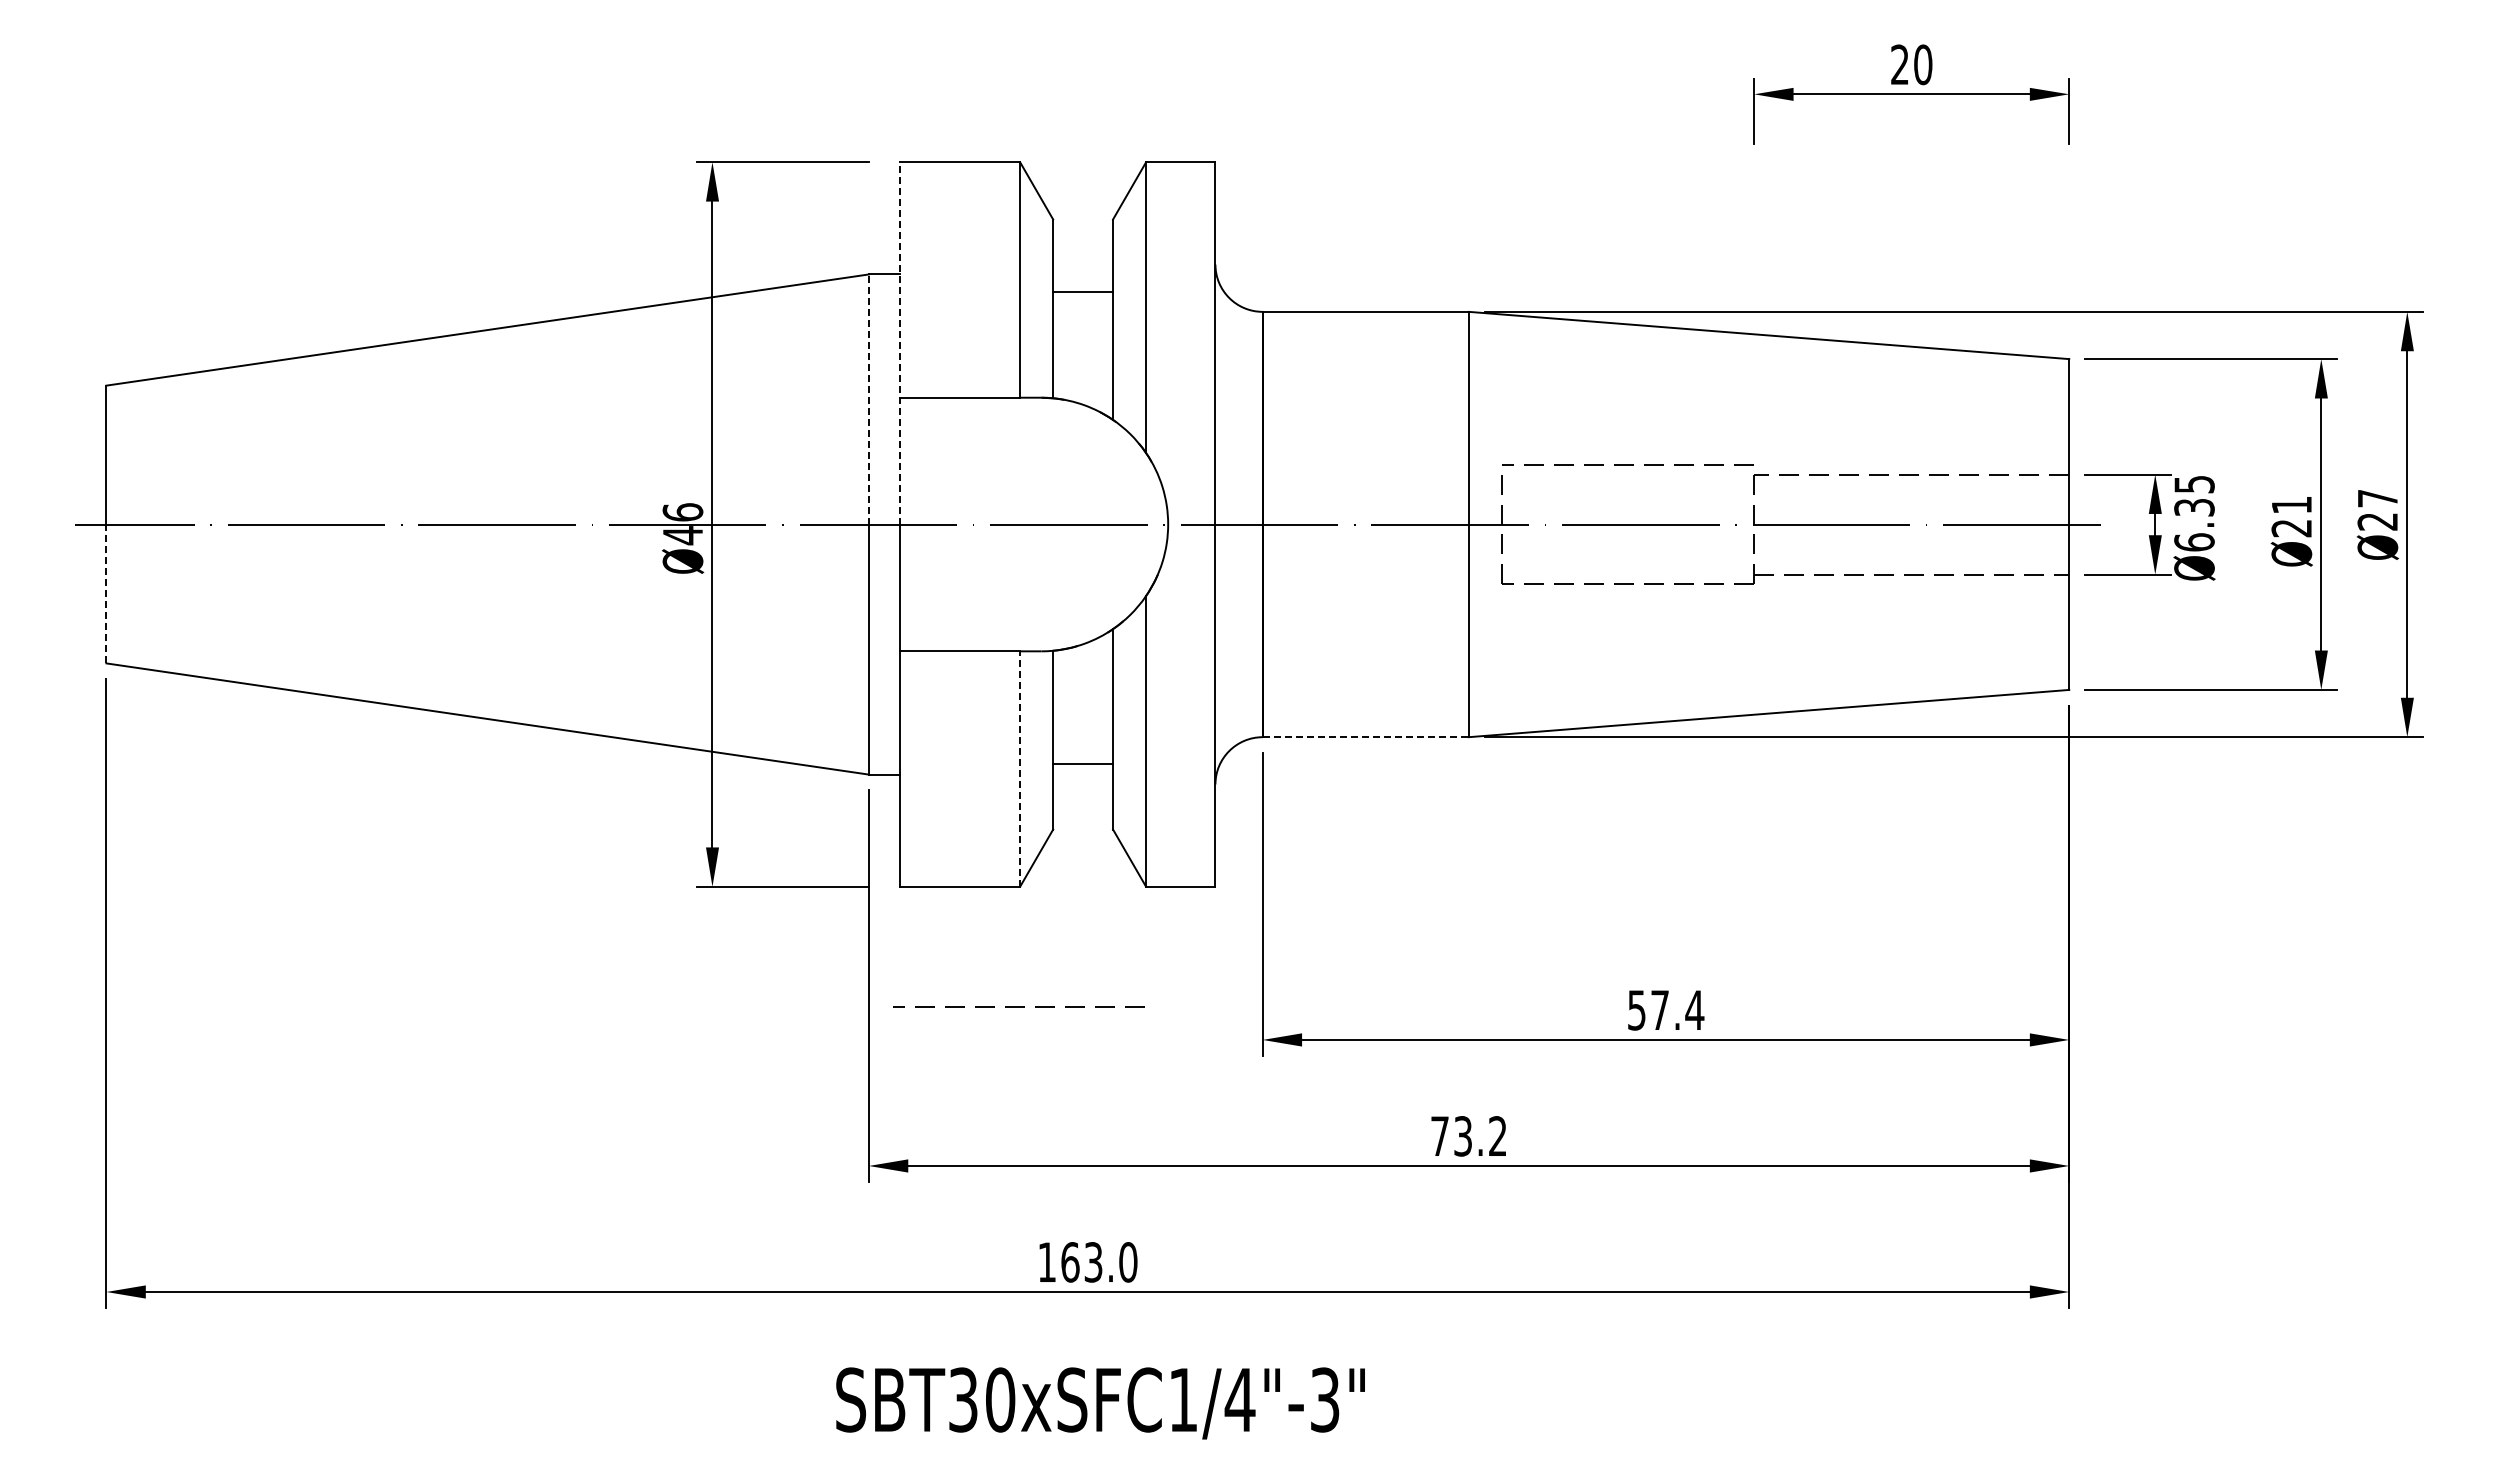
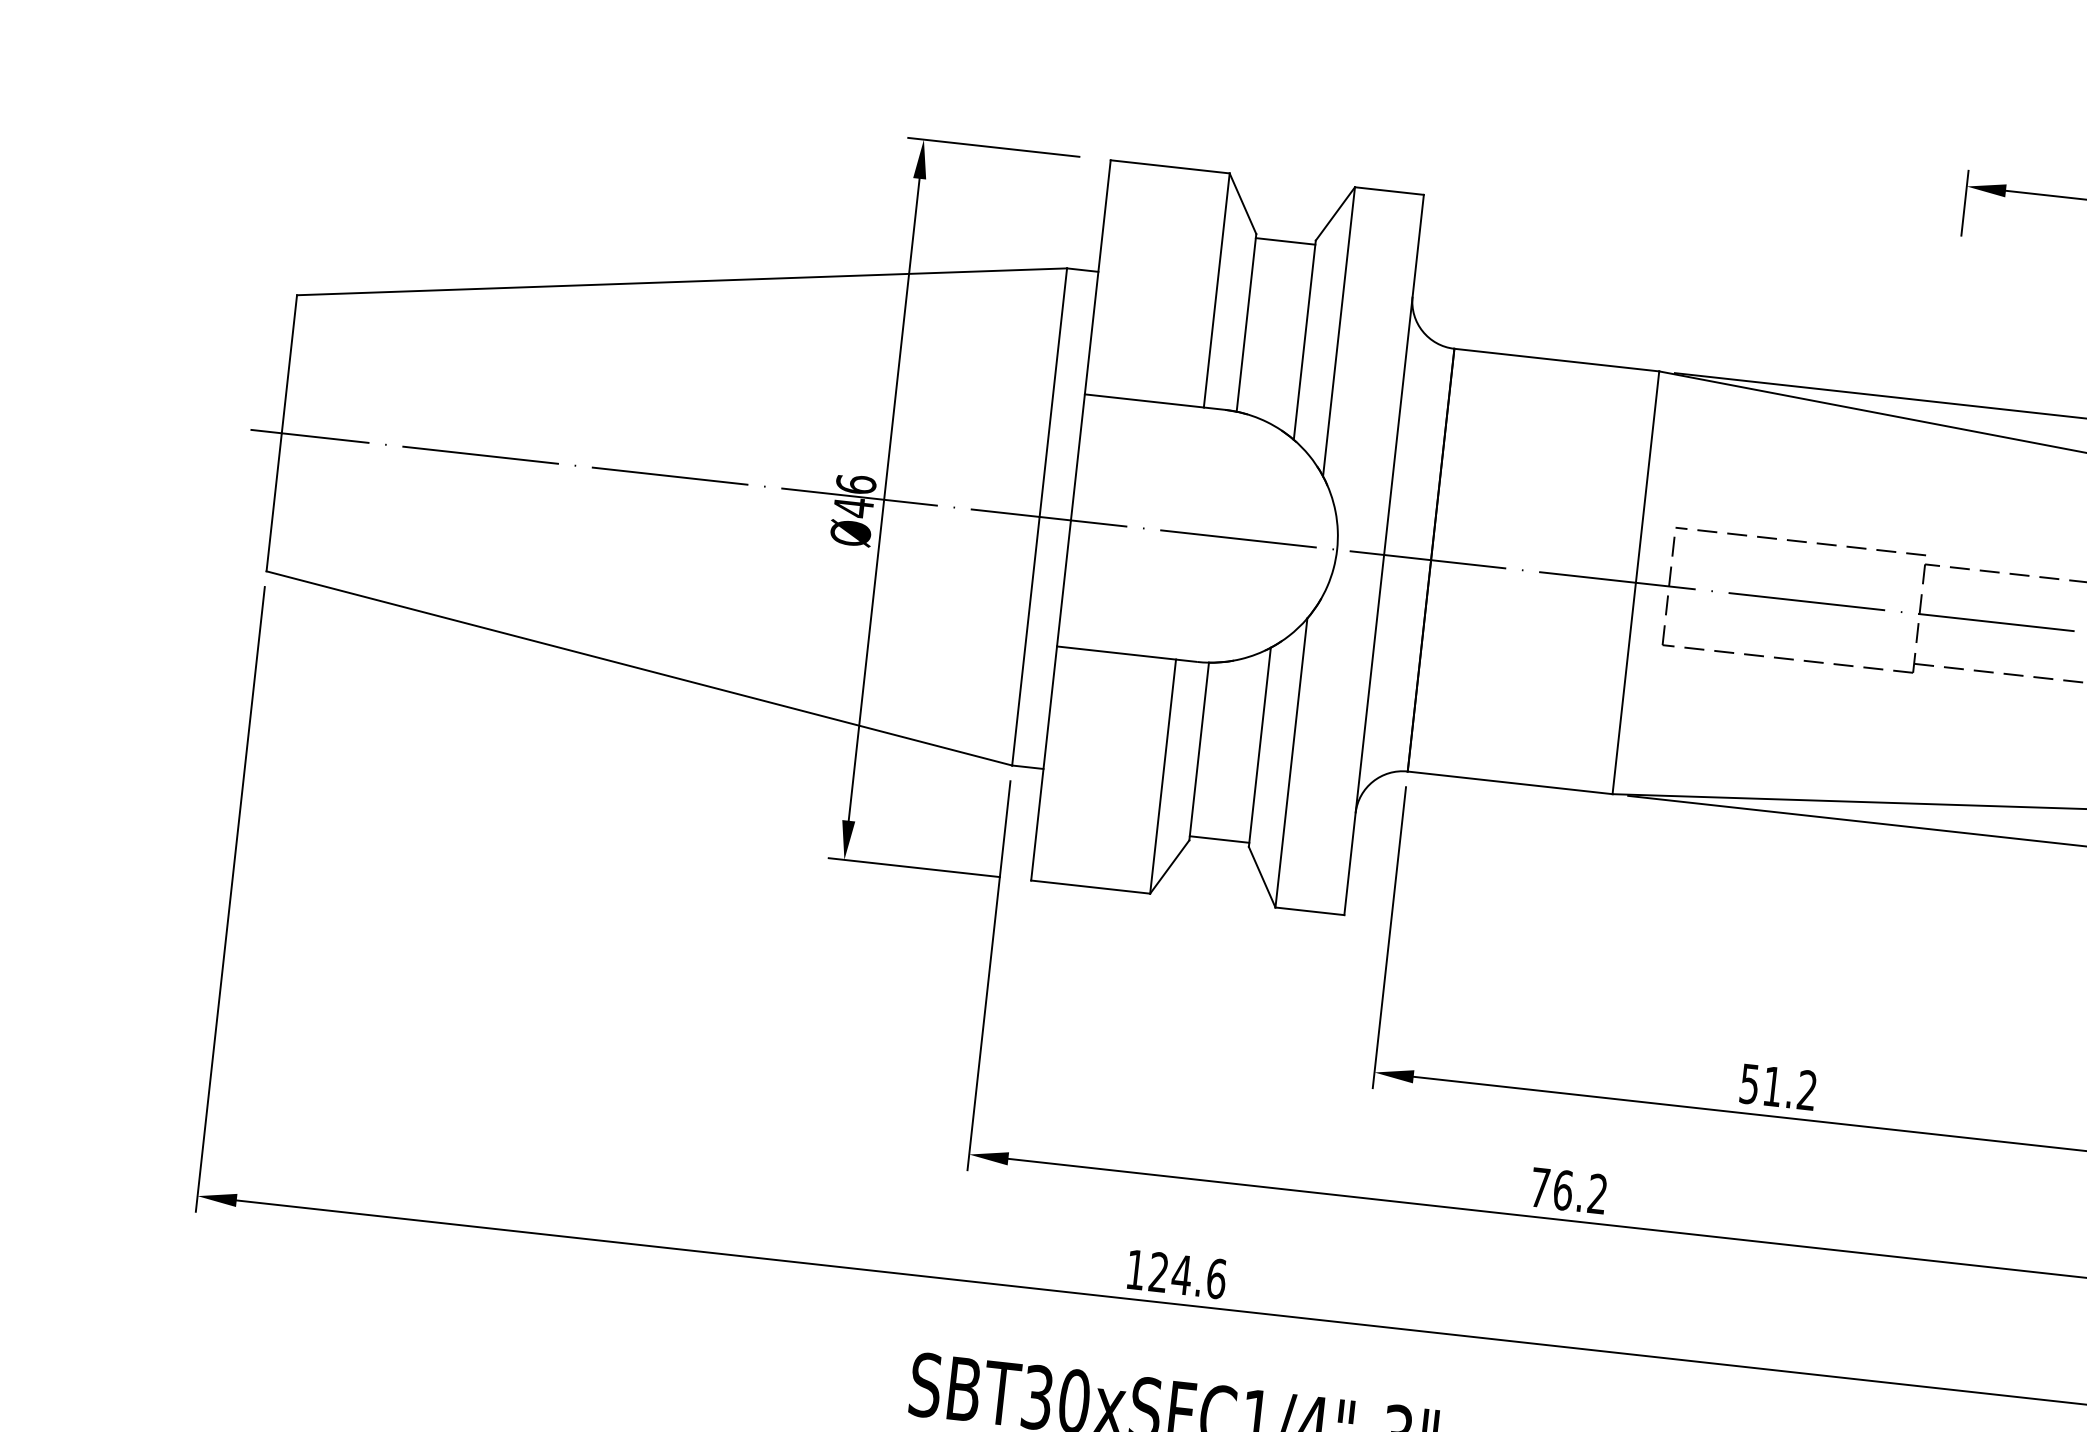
line: (1083, 291) -> (1285, 241), moved
line: (900, 342) -> (1091, 339), dashed -> solid
line: (868, 398) -> (1053, 391), dashed -> solid
line: (106, 593) -> (274, 501), dashed -> solid
line: (1366, 737) -> (1510, 783), dashed -> solid
line: (1083, 764) -> (1219, 839), moved
line: (1020, 769) -> (1163, 777), dashed -> solid
line: (1018, 1006) -> (1135, 1012), removed
text: (1677, 1009) -> (1790, 1087), 57.4 -> 51.2
text: (1463, 1136) -> (1563, 1190), 73.2 -> 76.2
text: (1099, 1262) -> (1187, 1275), 163.0 -> 124.6

